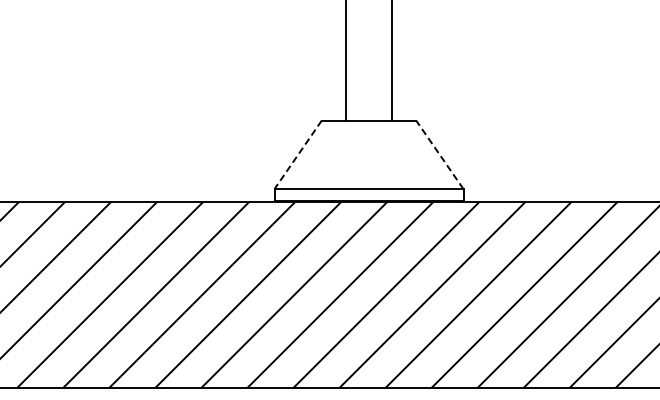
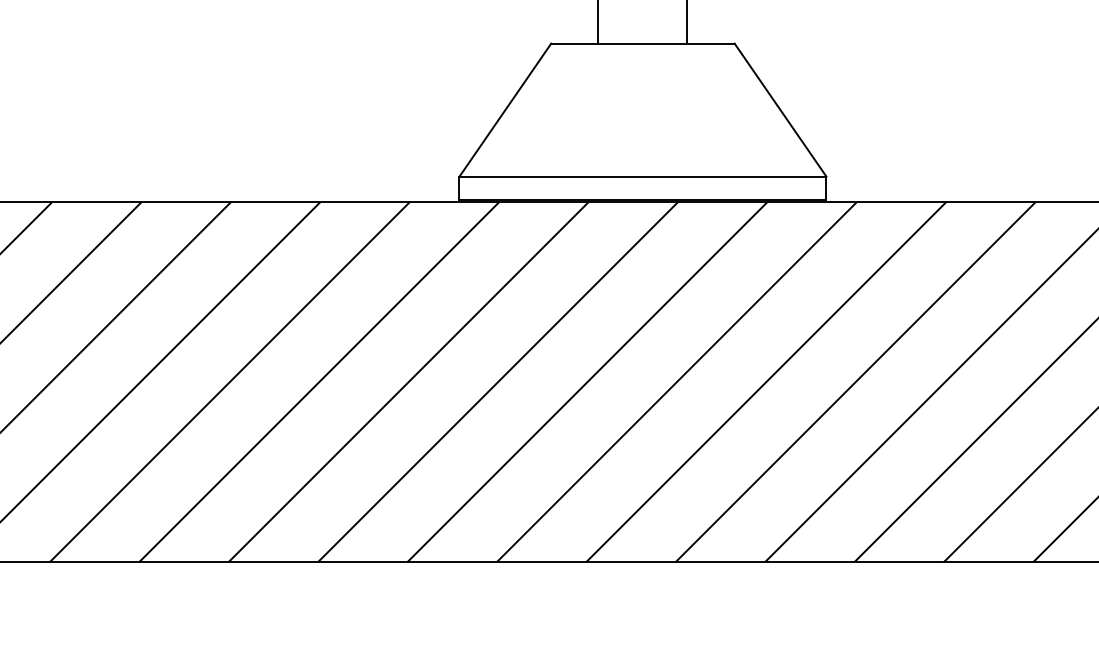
line: (298, 154) -> (506, 109), dashed -> solid
line: (439, 154) -> (779, 109), dashed -> solid

